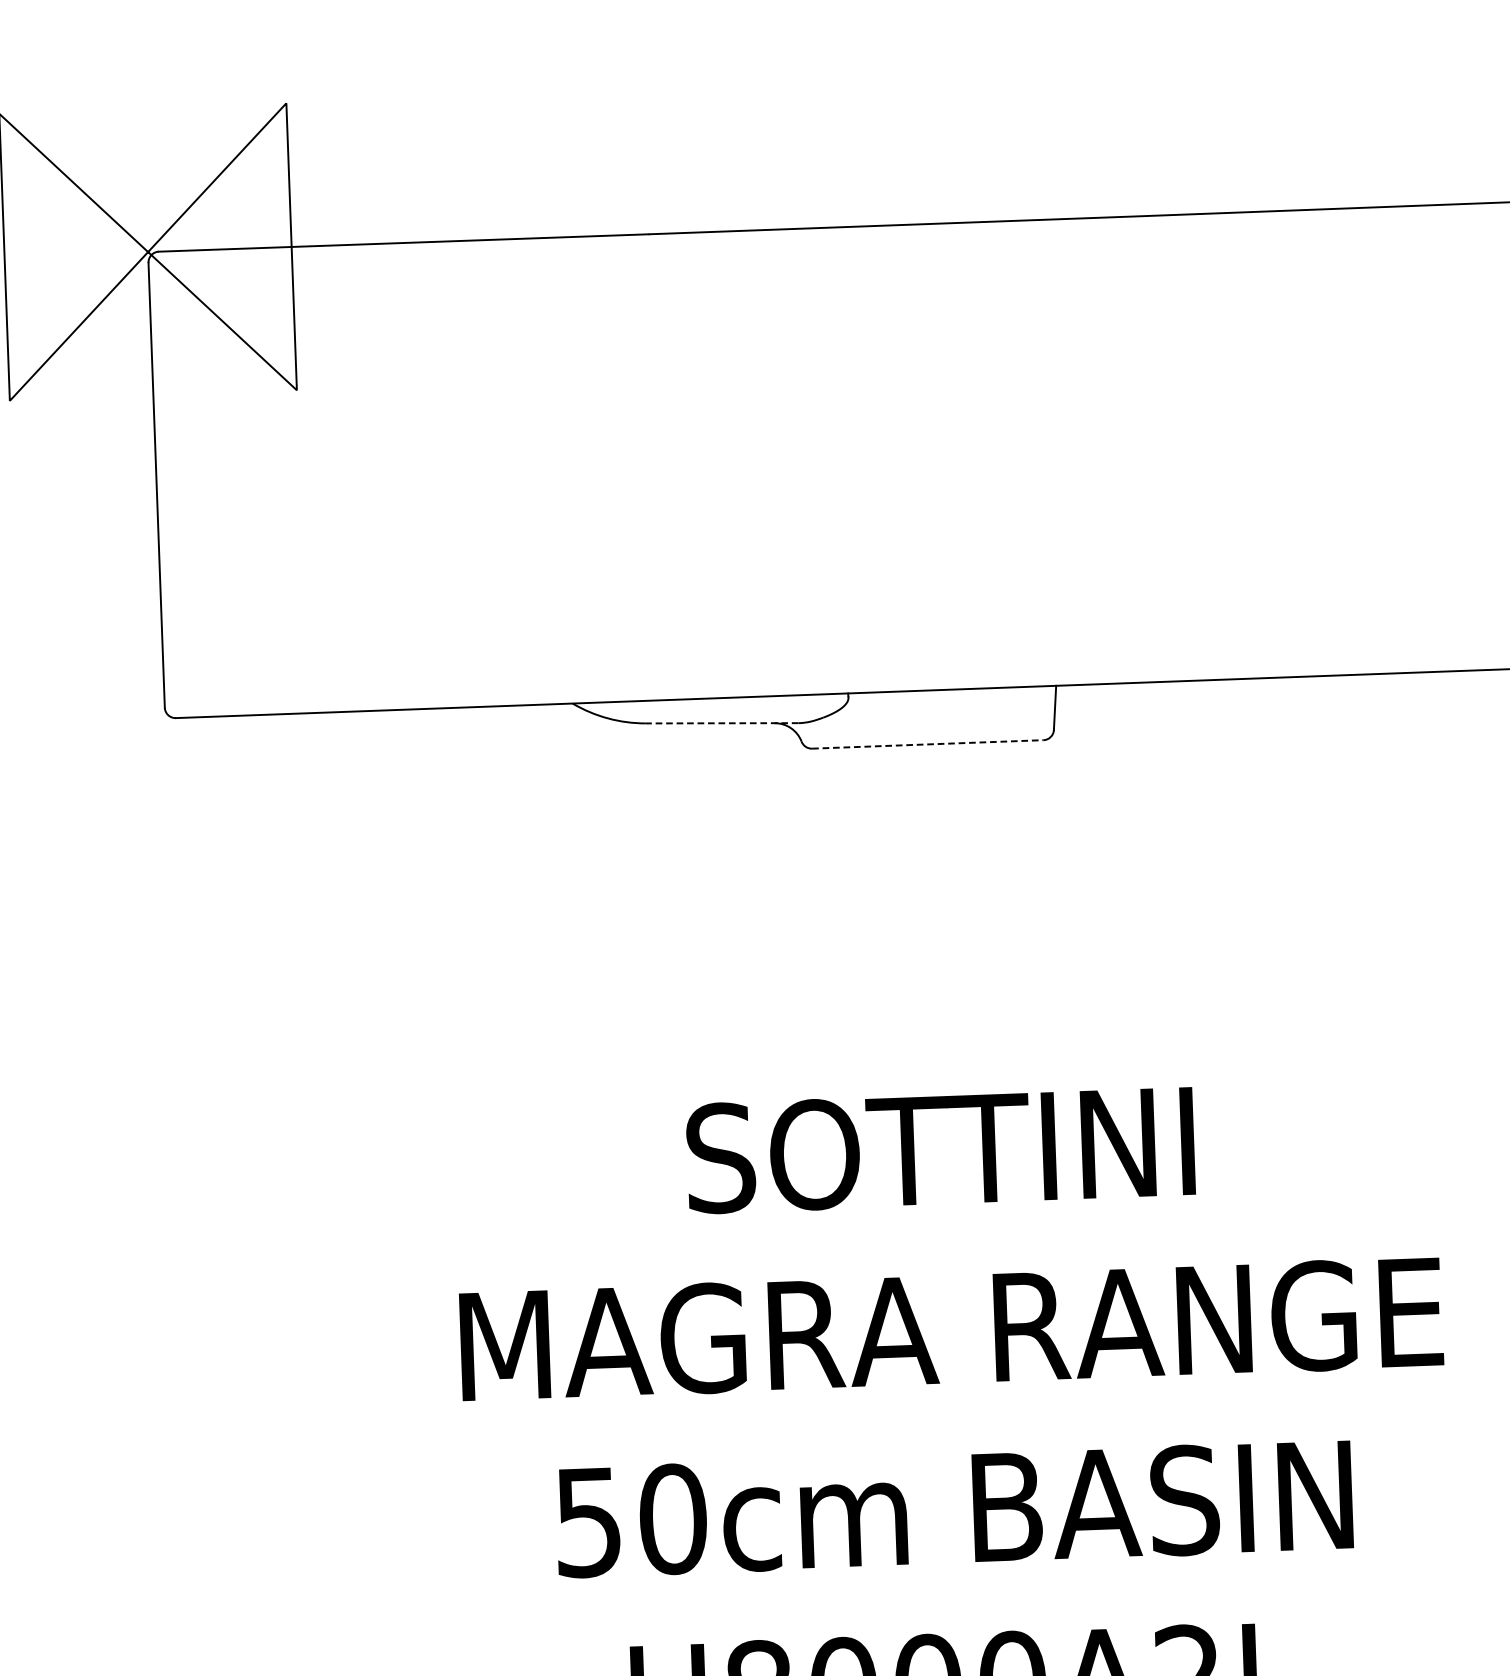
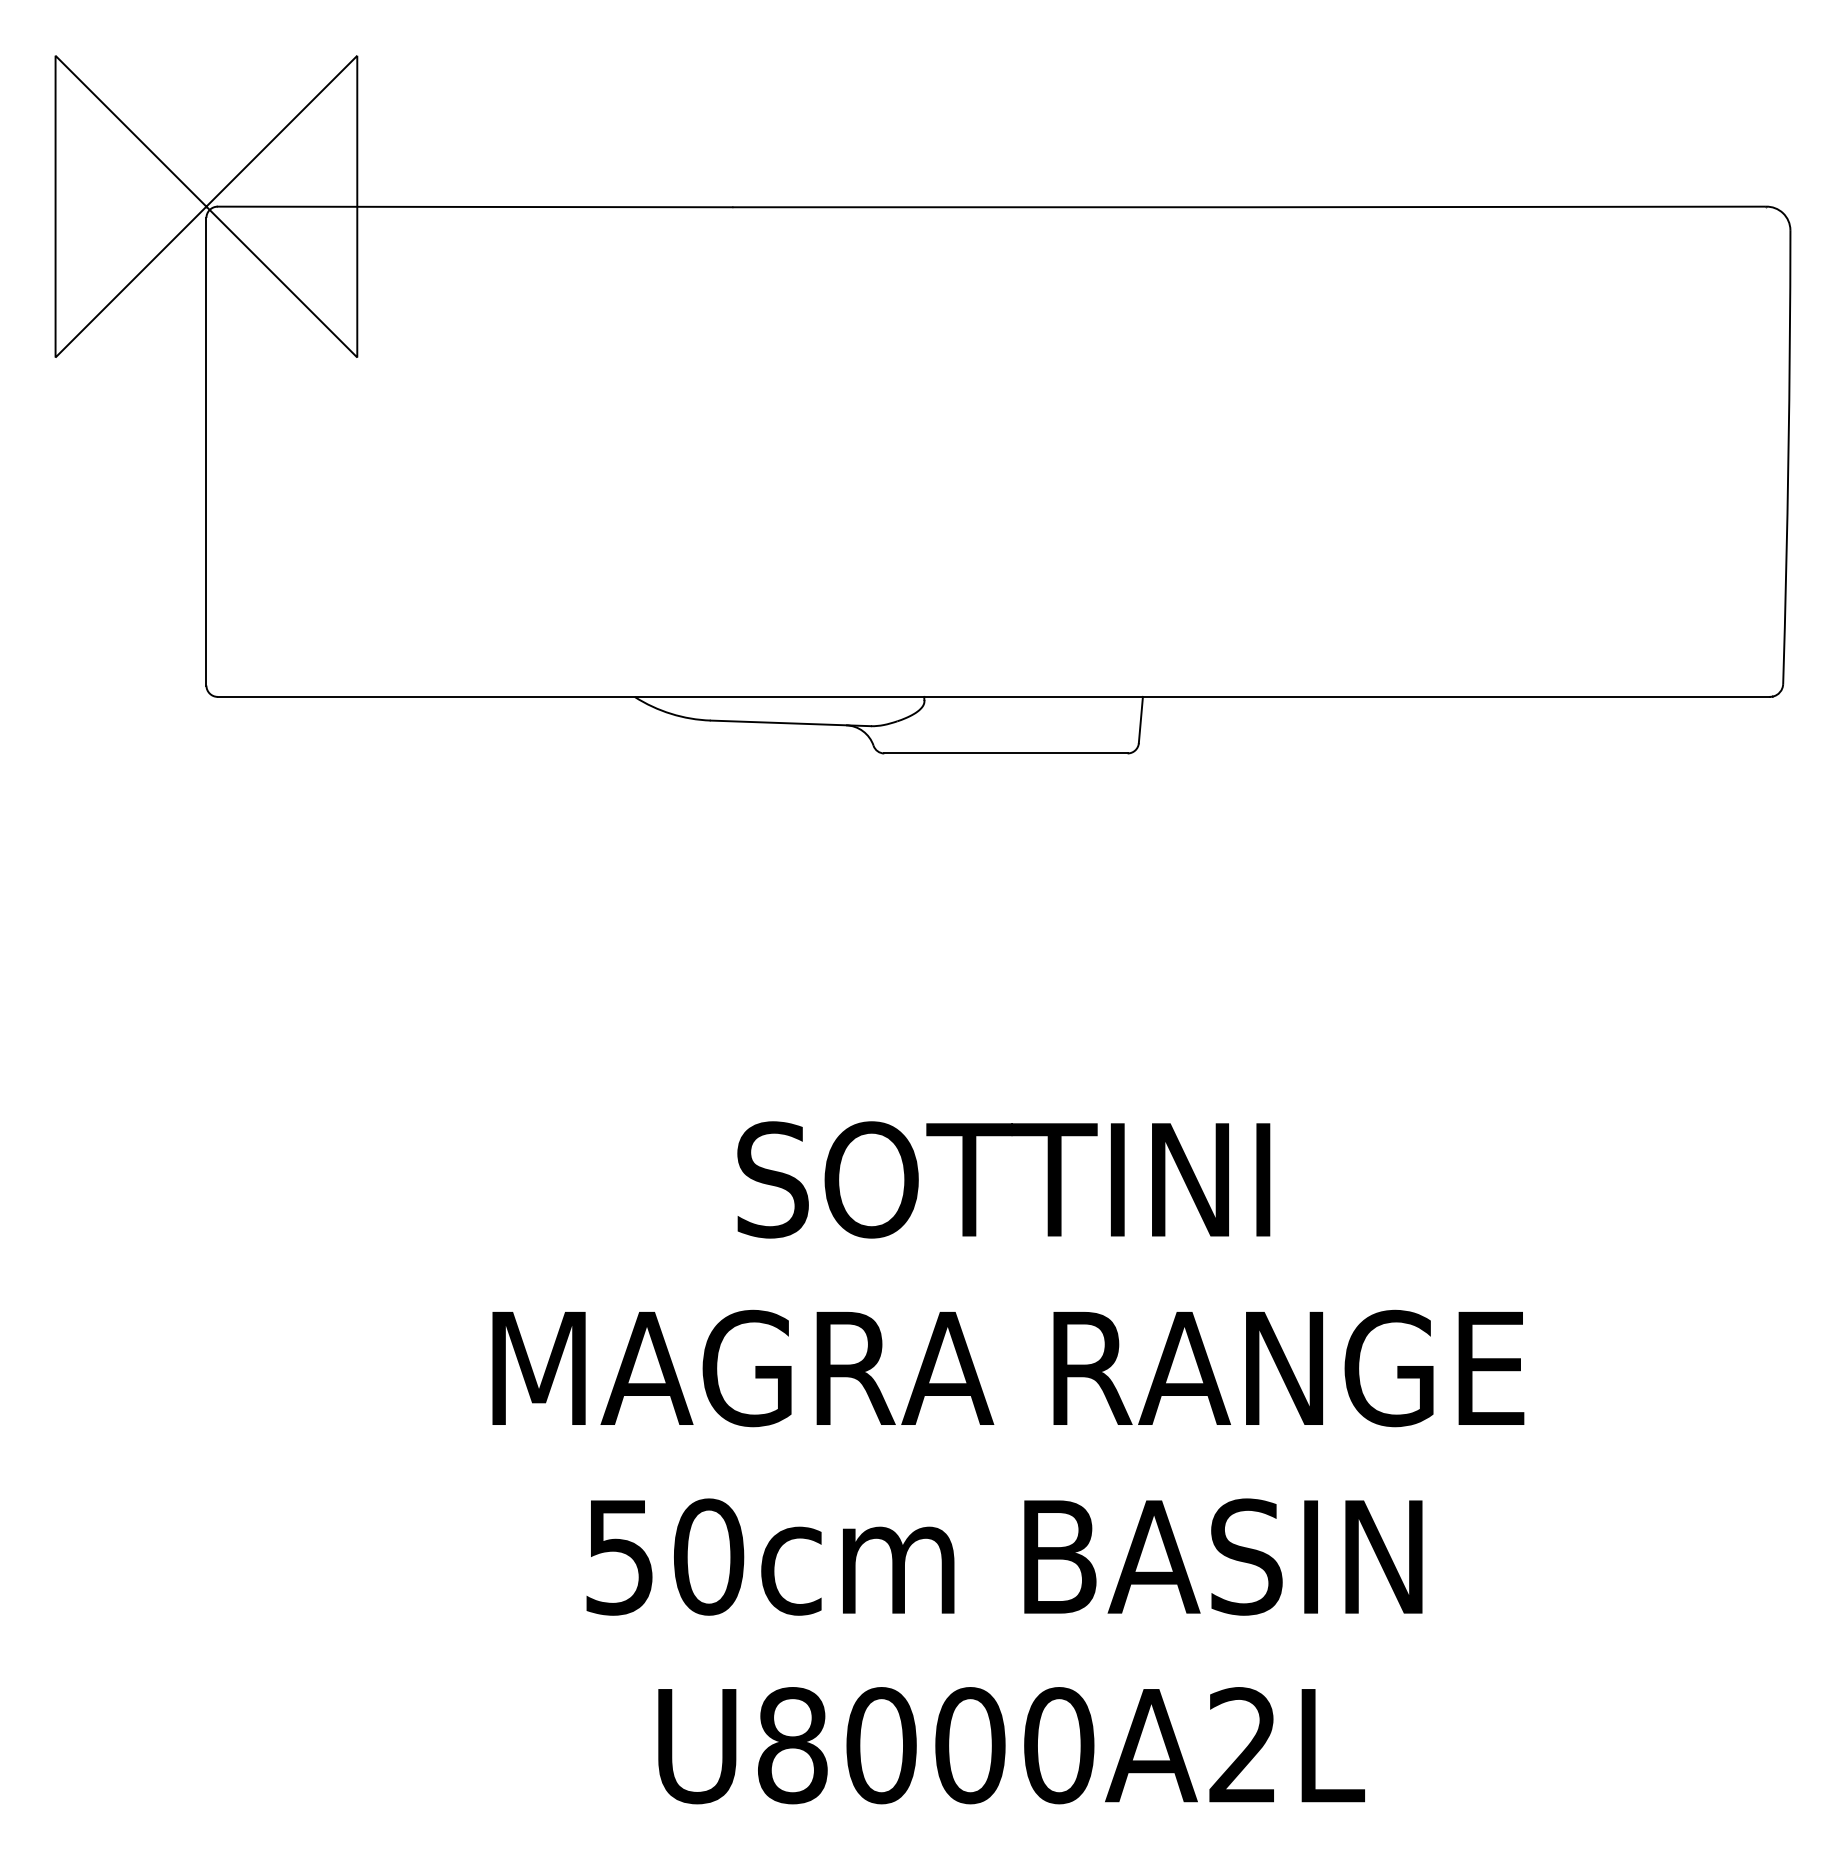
line: (721, 723) -> (790, 723), dashed -> solid
line: (927, 744) -> (1005, 753), dashed -> solid

